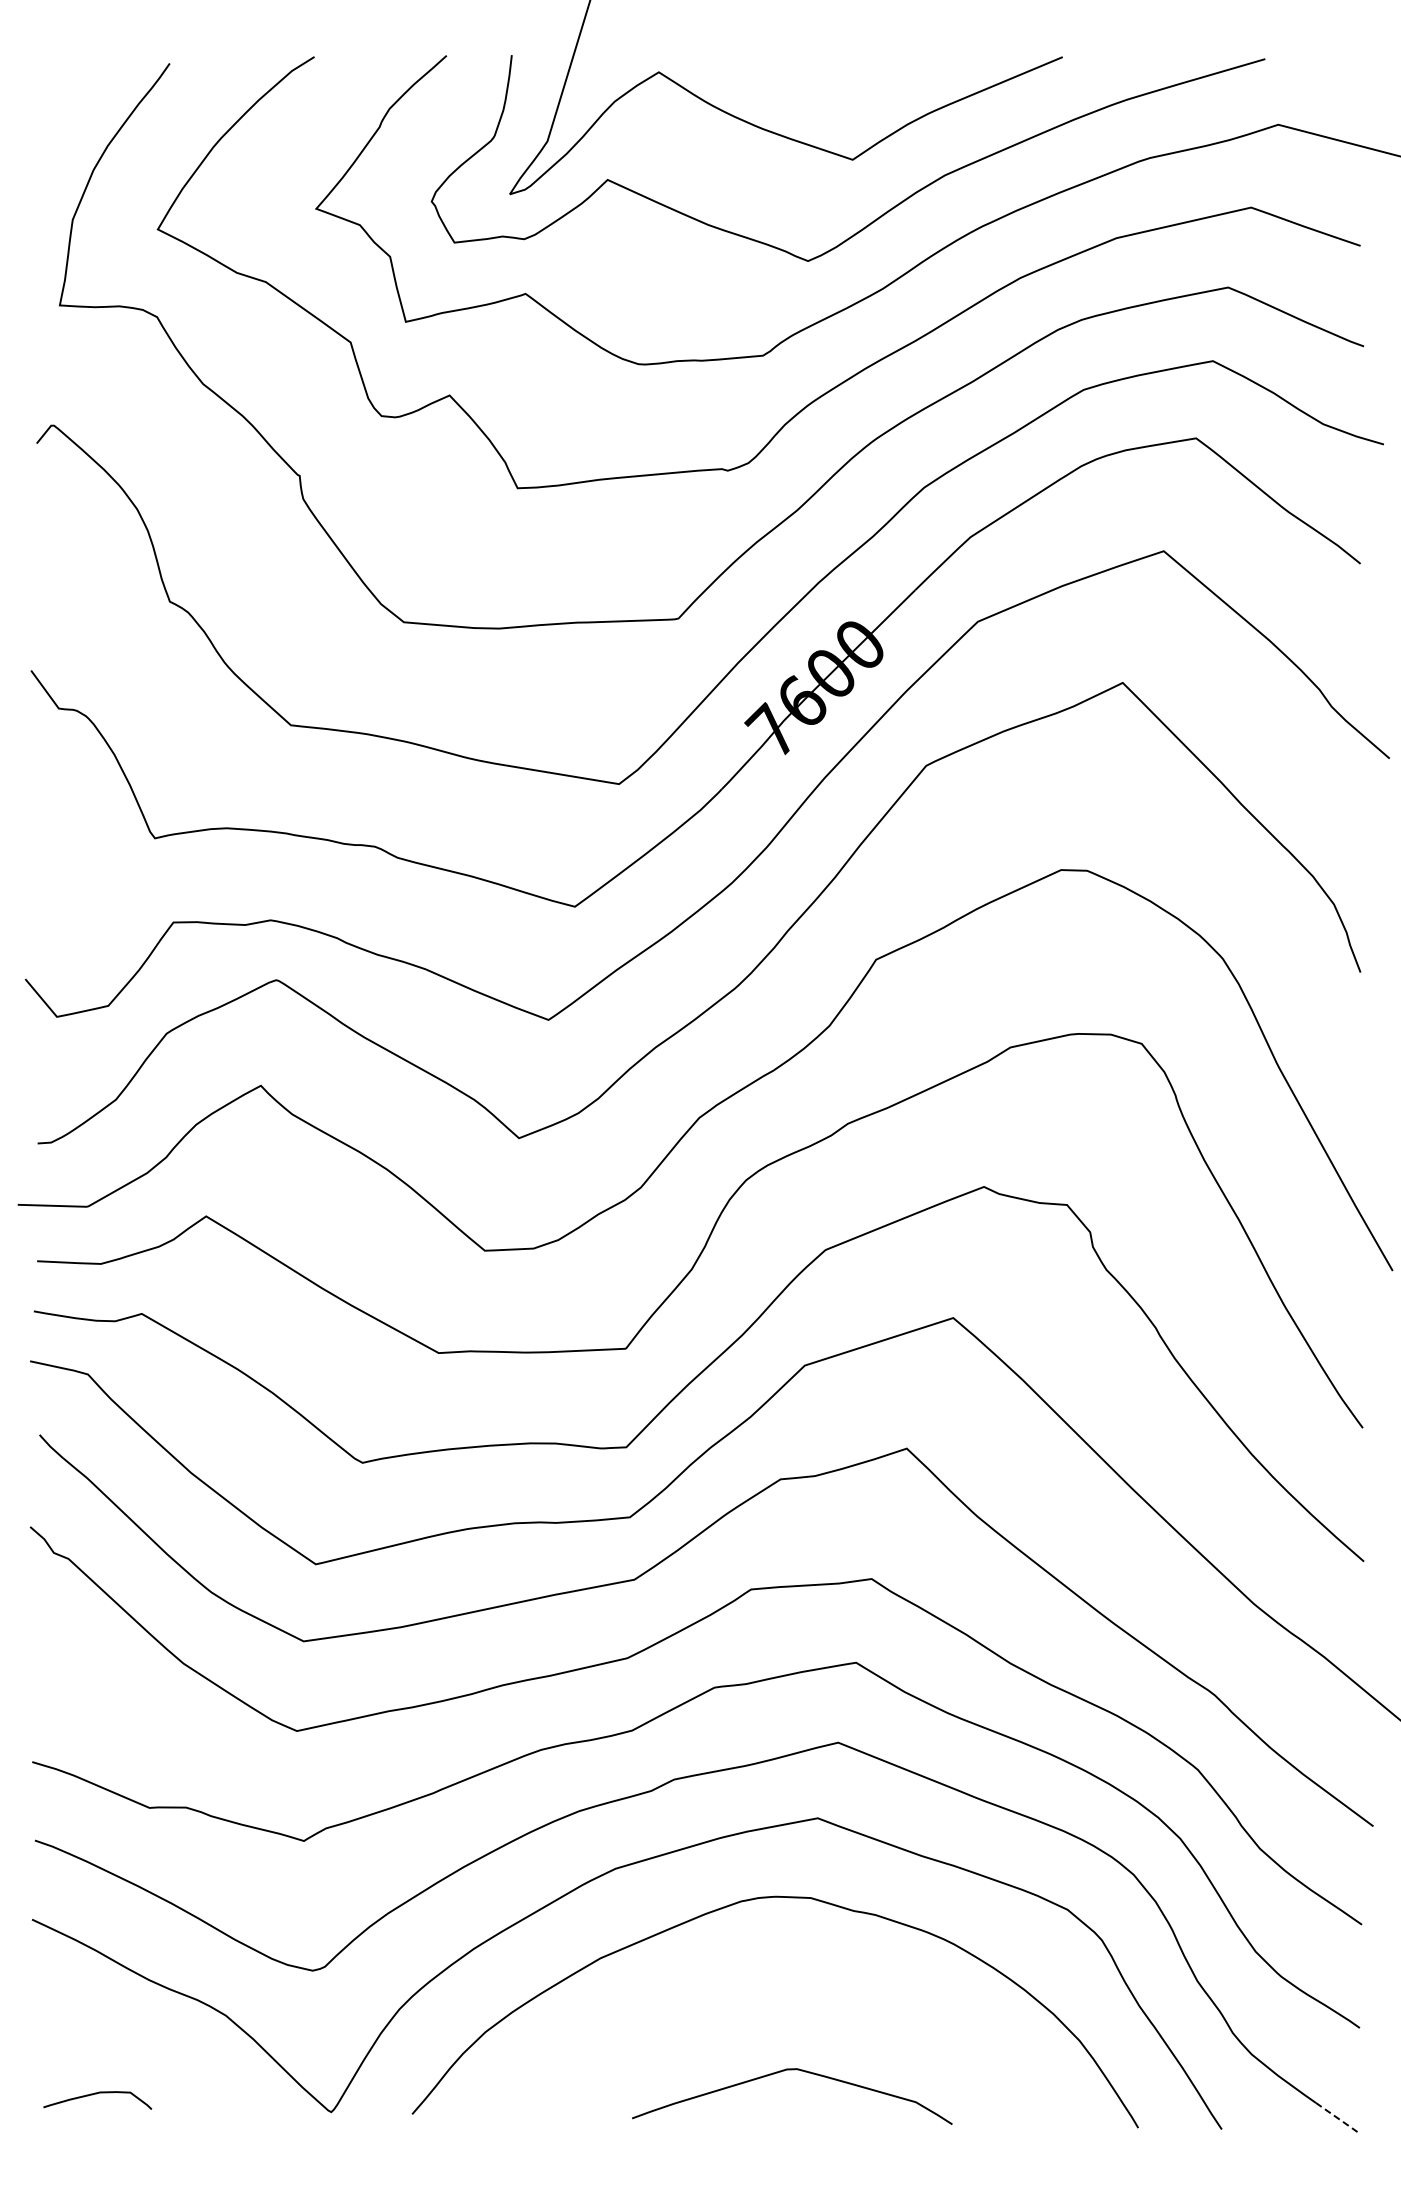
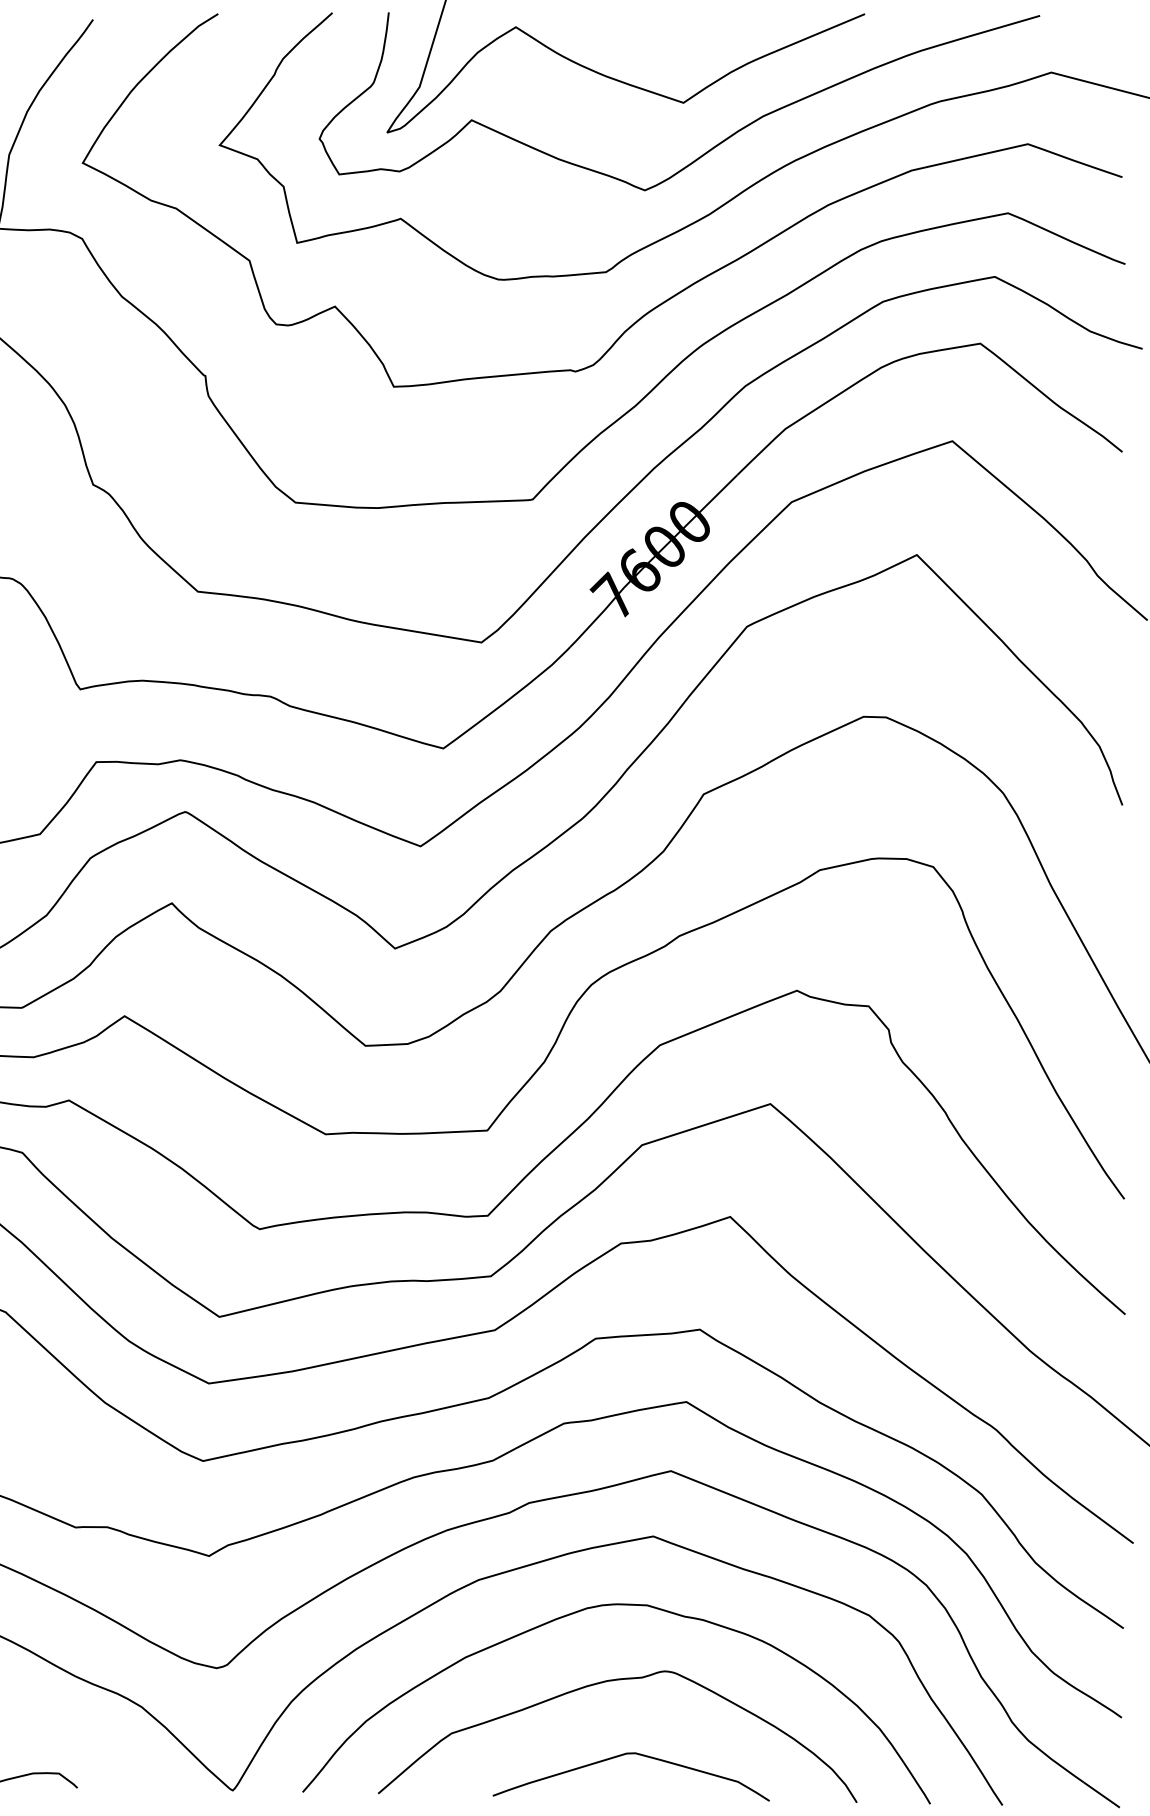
curve: (766, 1986) -> (608, 1681), added
line: (1337, 2118) -> (1102, 1795), dashed -> solid

